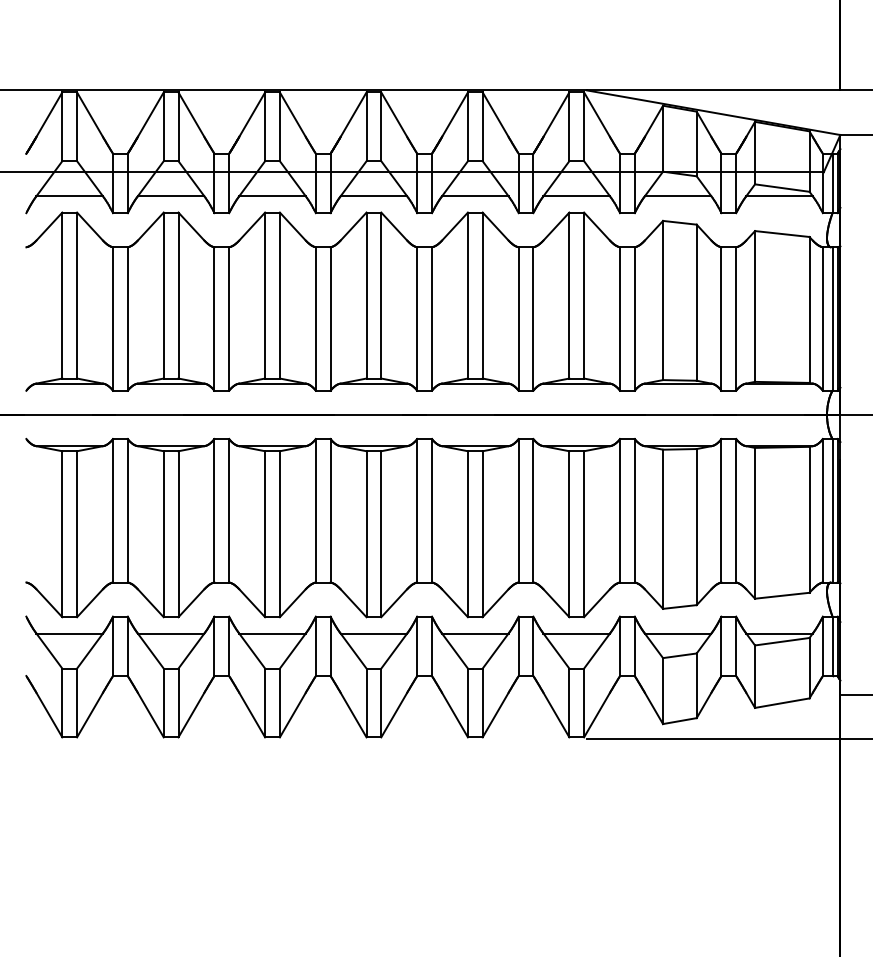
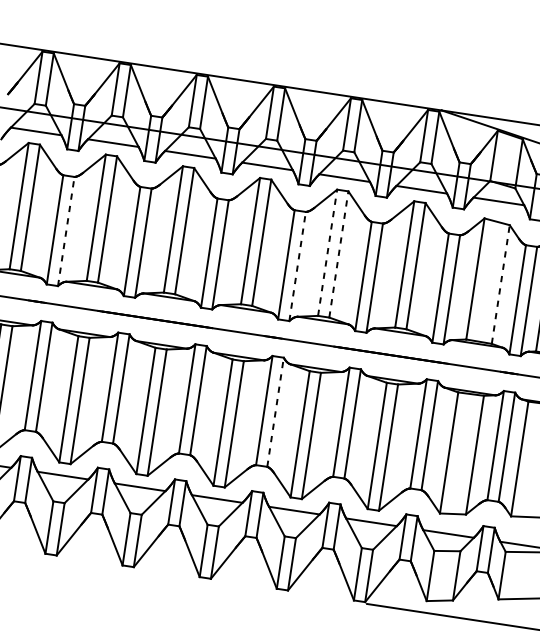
line: (467, 295) -> (327, 252), solid -> dashed
line: (482, 295) -> (338, 254), solid -> dashed
line: (696, 302) -> (500, 284), solid -> dashed
line: (127, 319) -> (65, 231), solid -> dashed
line: (432, 319) -> (297, 266), solid -> dashed
line: (432, 510) -> (275, 412), solid -> dashed

